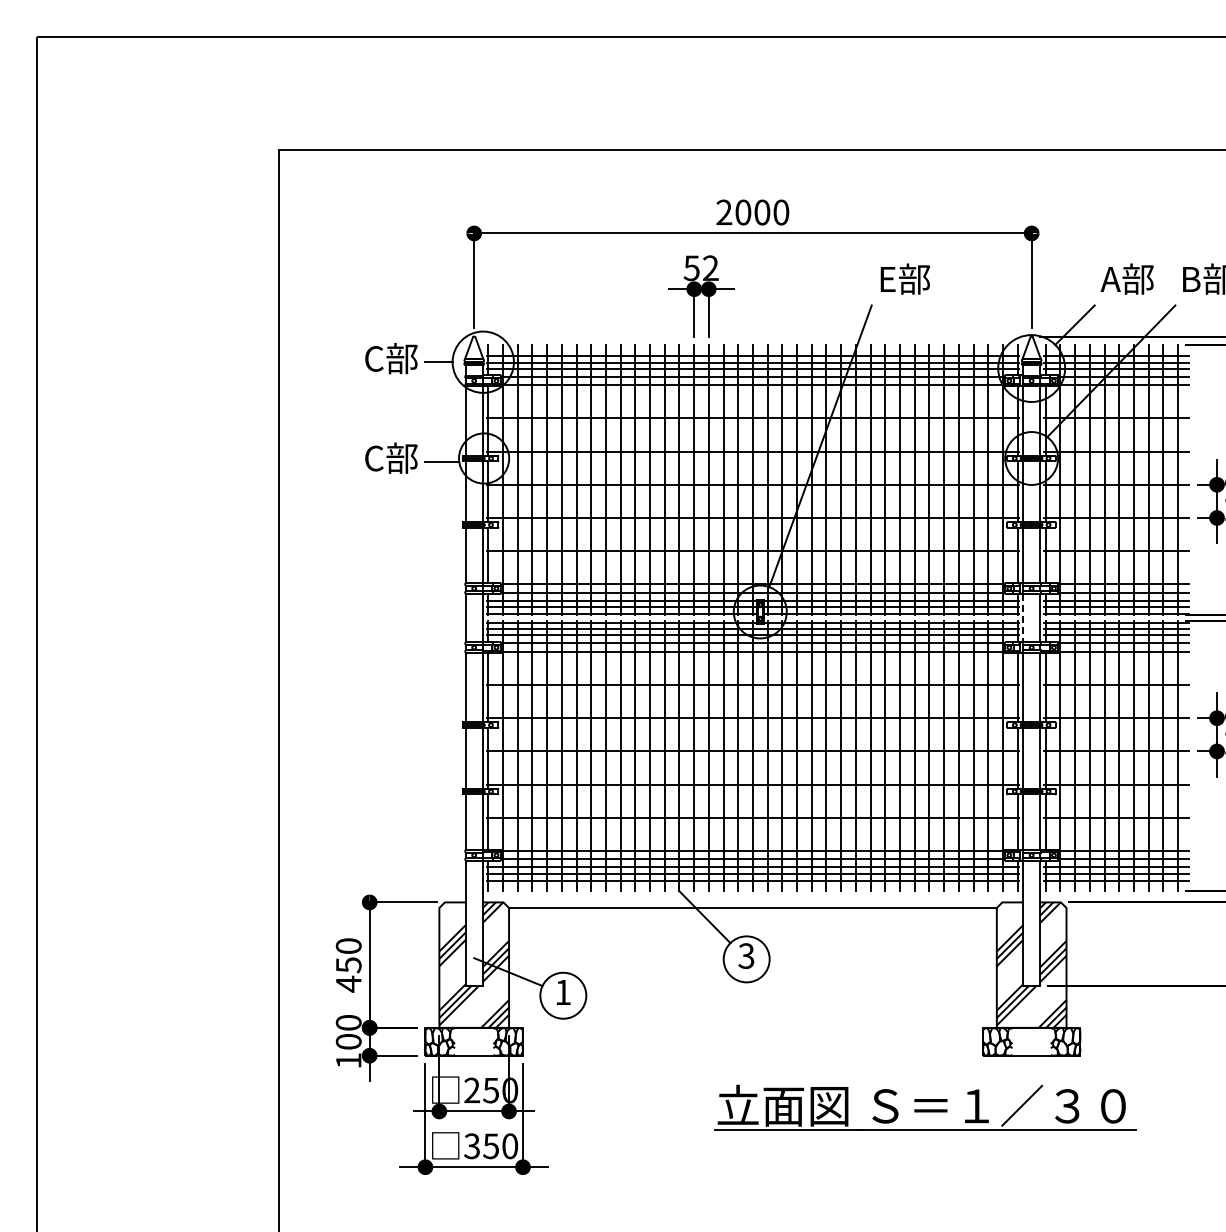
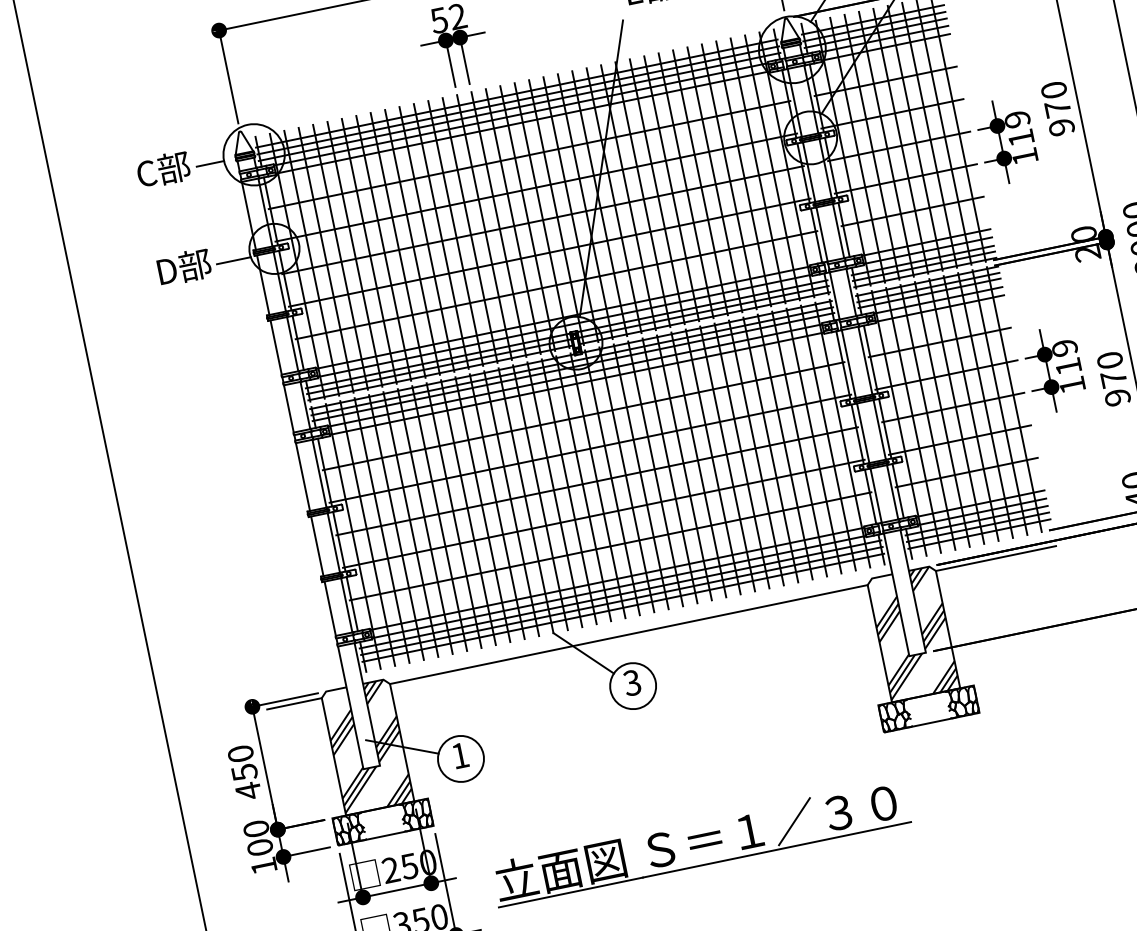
text: (391, 457) -> (183, 266), C部 -> D部
line: (1023, 618) -> (835, 296), dashed -> solid
line: (411, 907) -> (294, 703), added
line: (1127, 907) -> (995, 558), added
part: (925, 1107) -> (700, 842), moved

